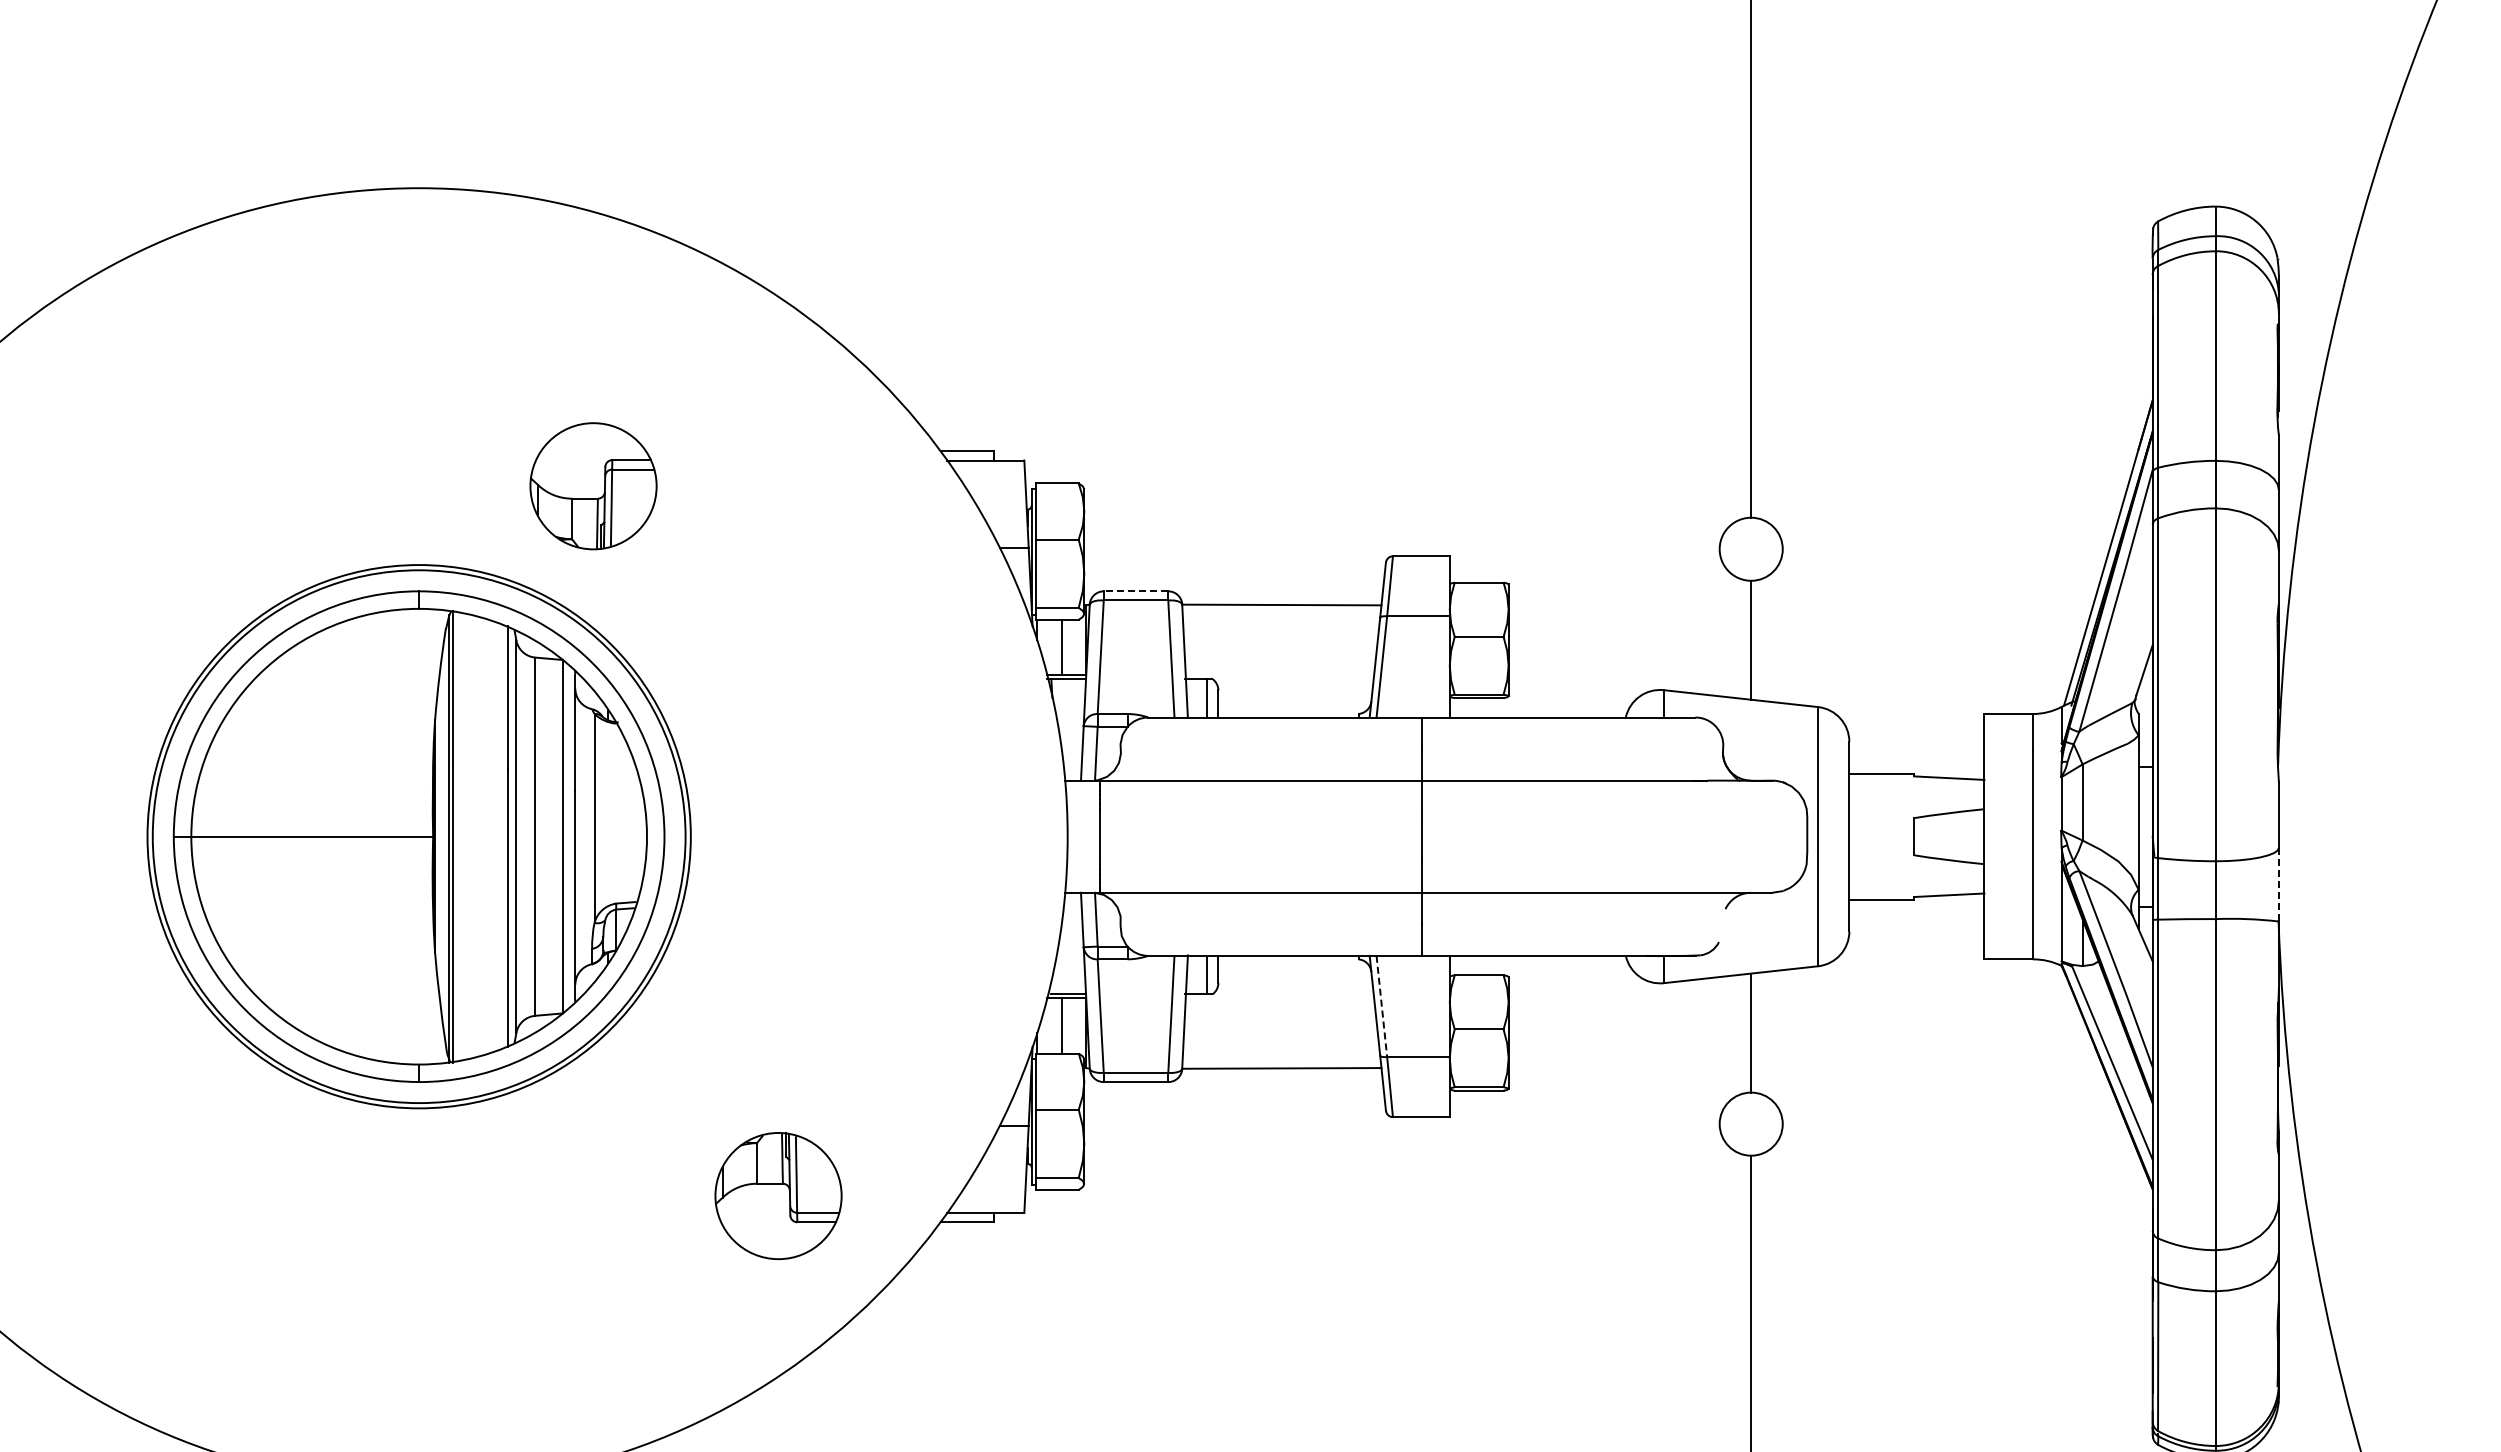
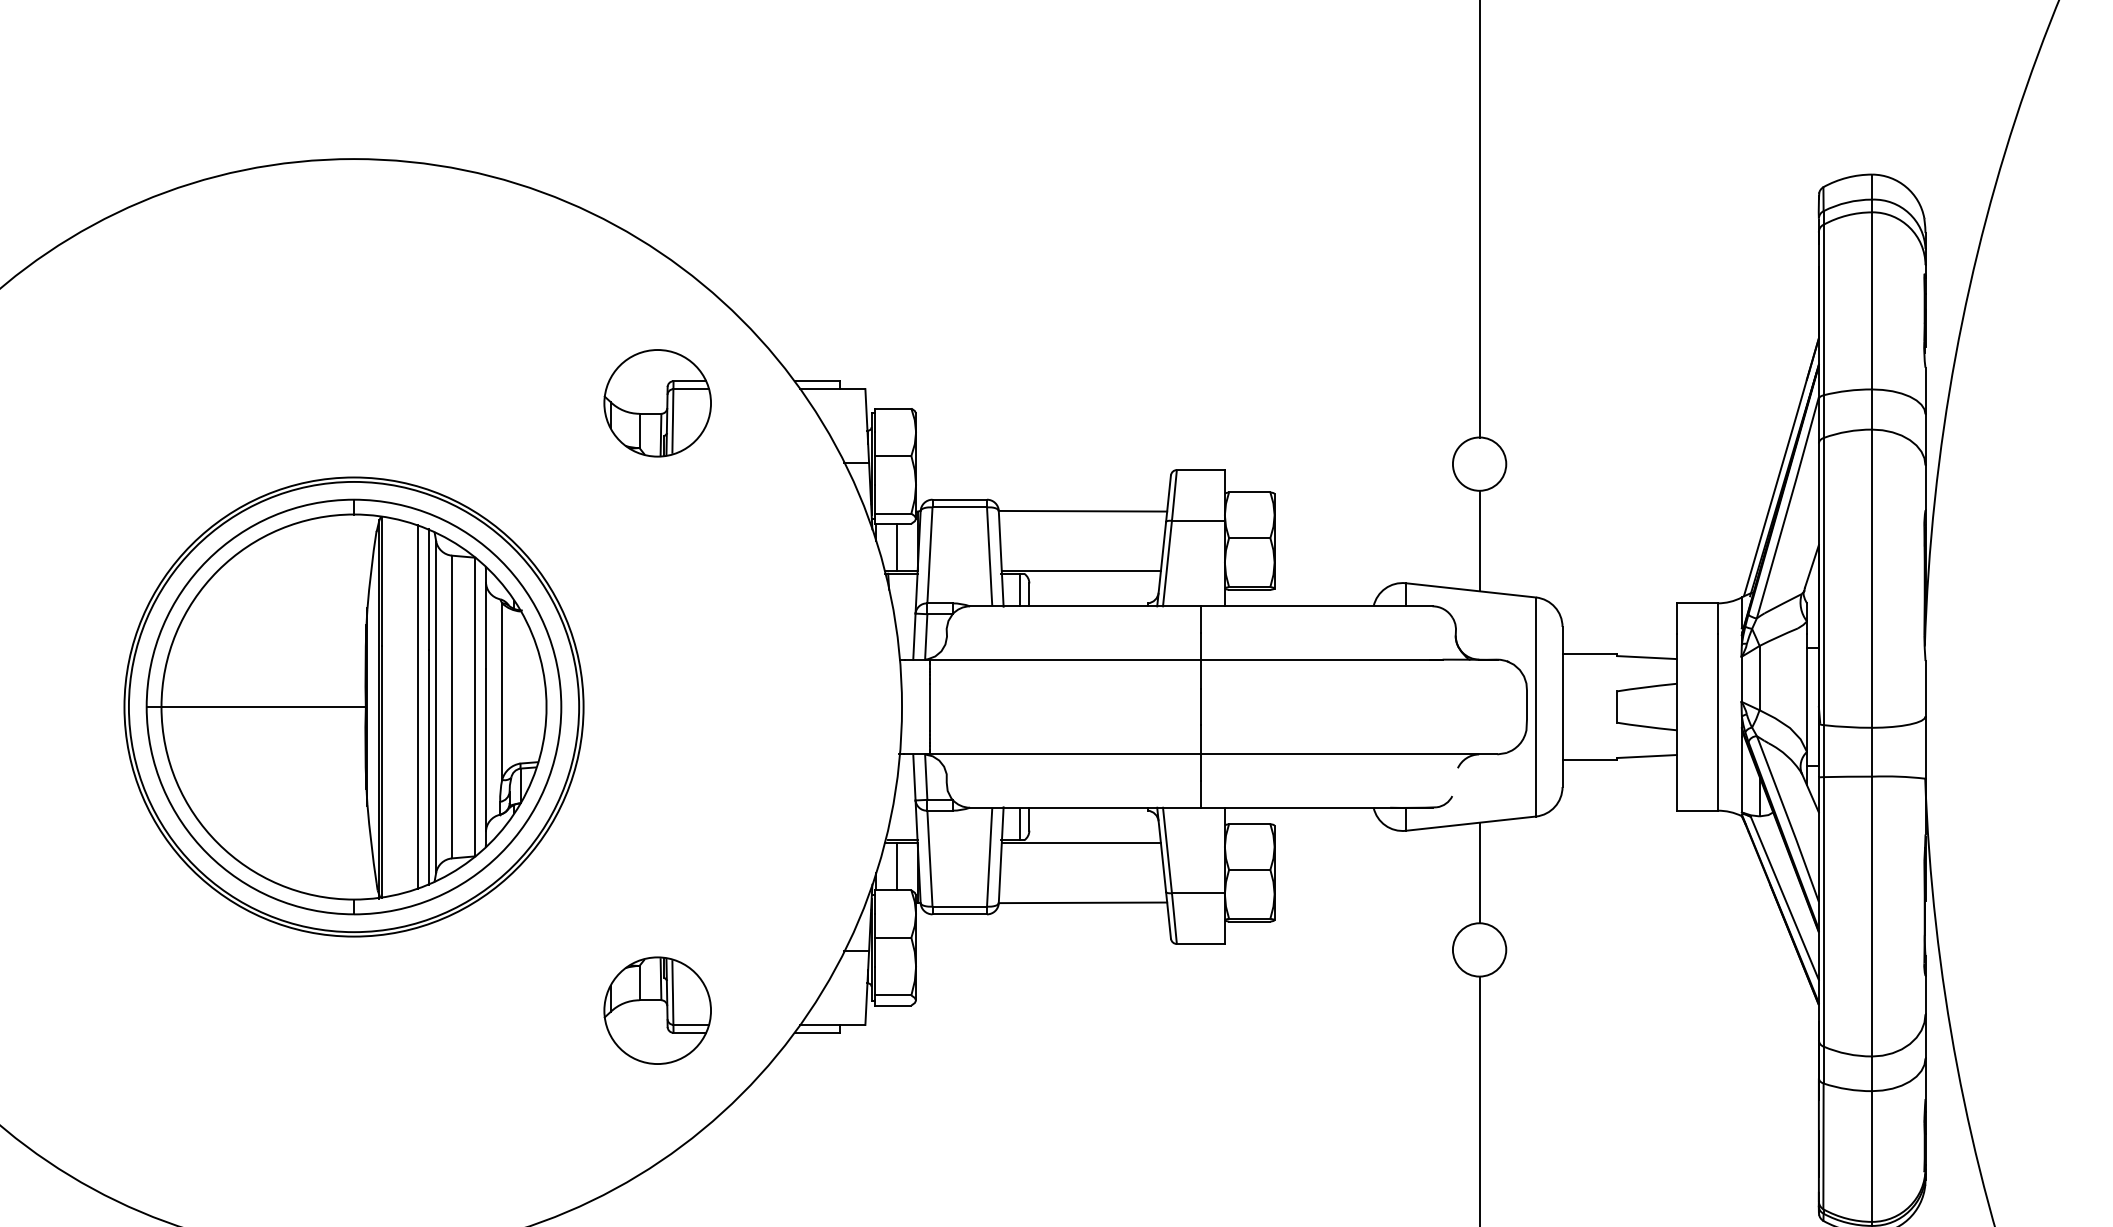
part: (593, 486) -> (657, 403), moved
line: (1135, 591) -> (959, 499), dashed -> solid
line: (1279, 675) -> (1081, 570), added
line: (495, 836) -> (418, 706), added
line: (2278, 884) -> (1925, 747), dashed -> solid
line: (1279, 997) -> (1081, 842), added
line: (1381, 1006) -> (1167, 850), dashed -> solid

